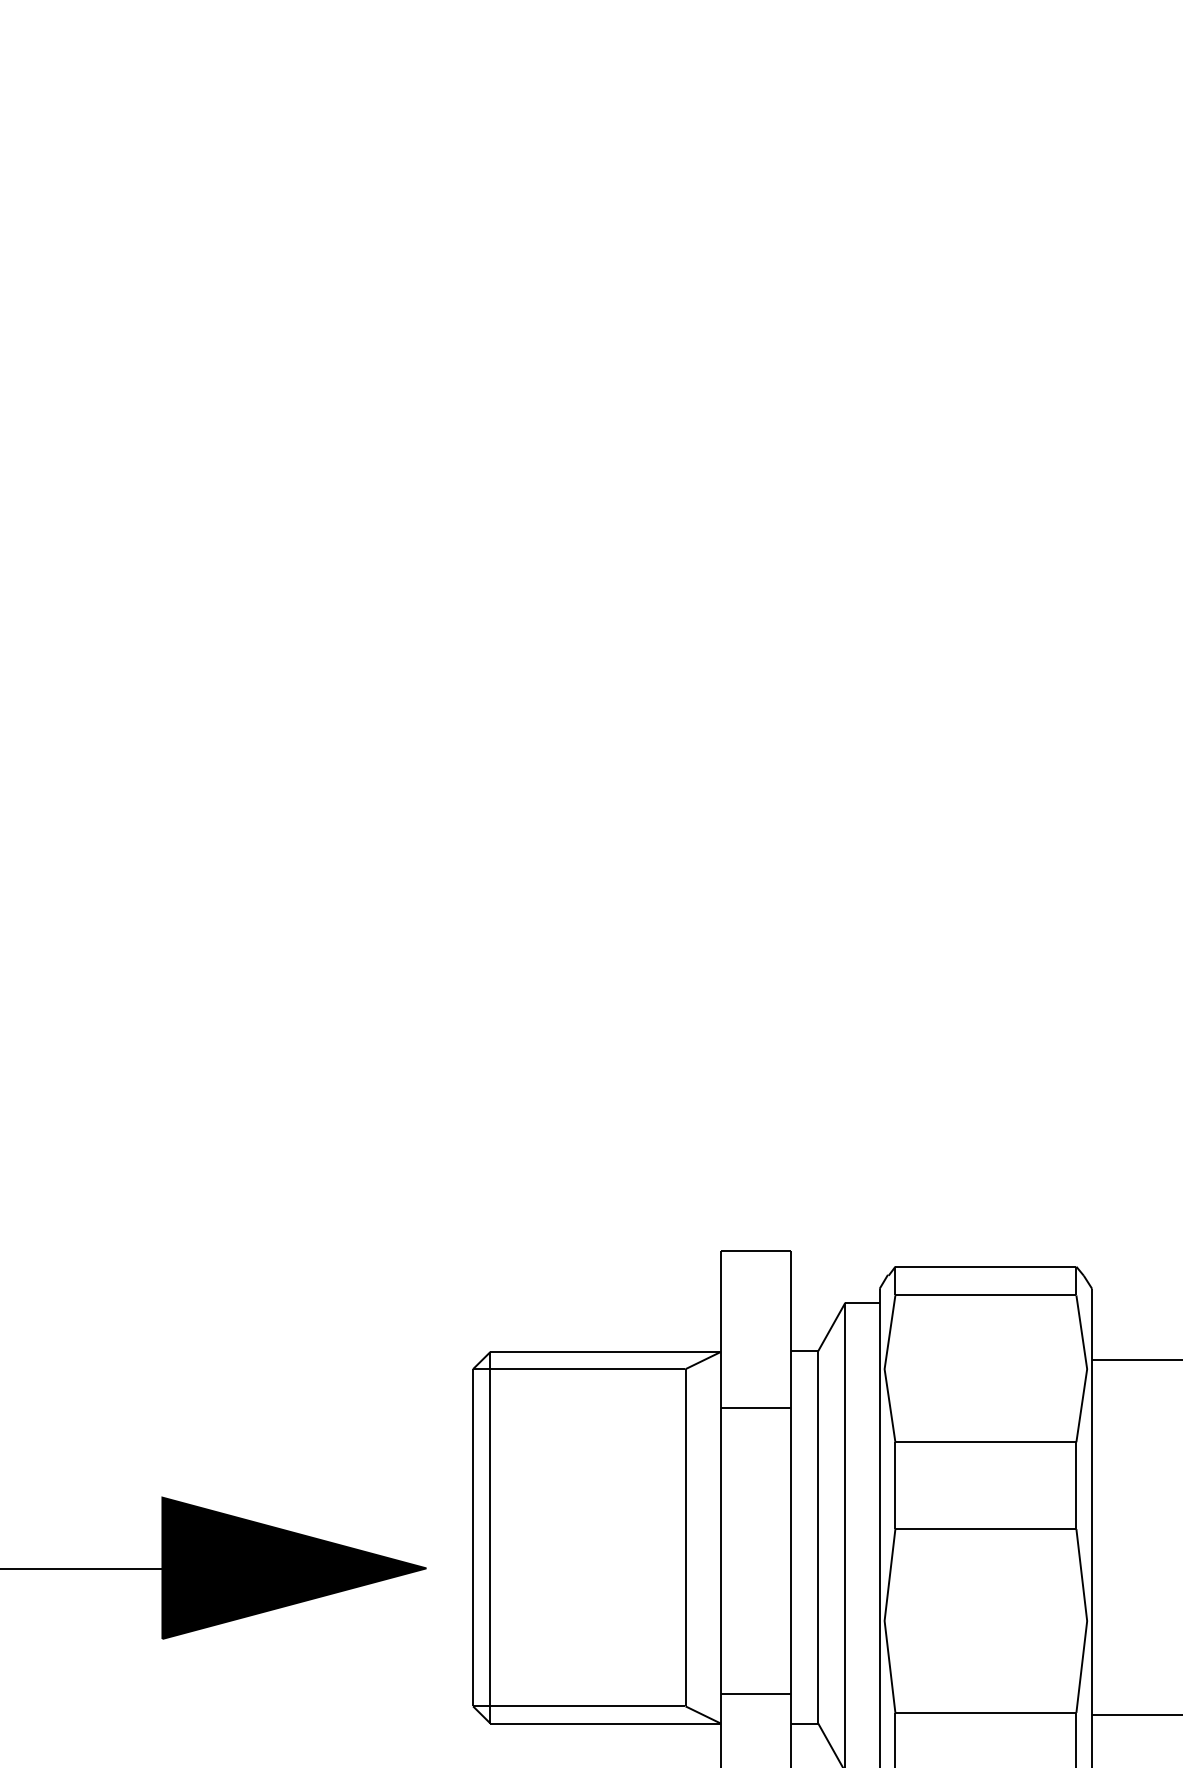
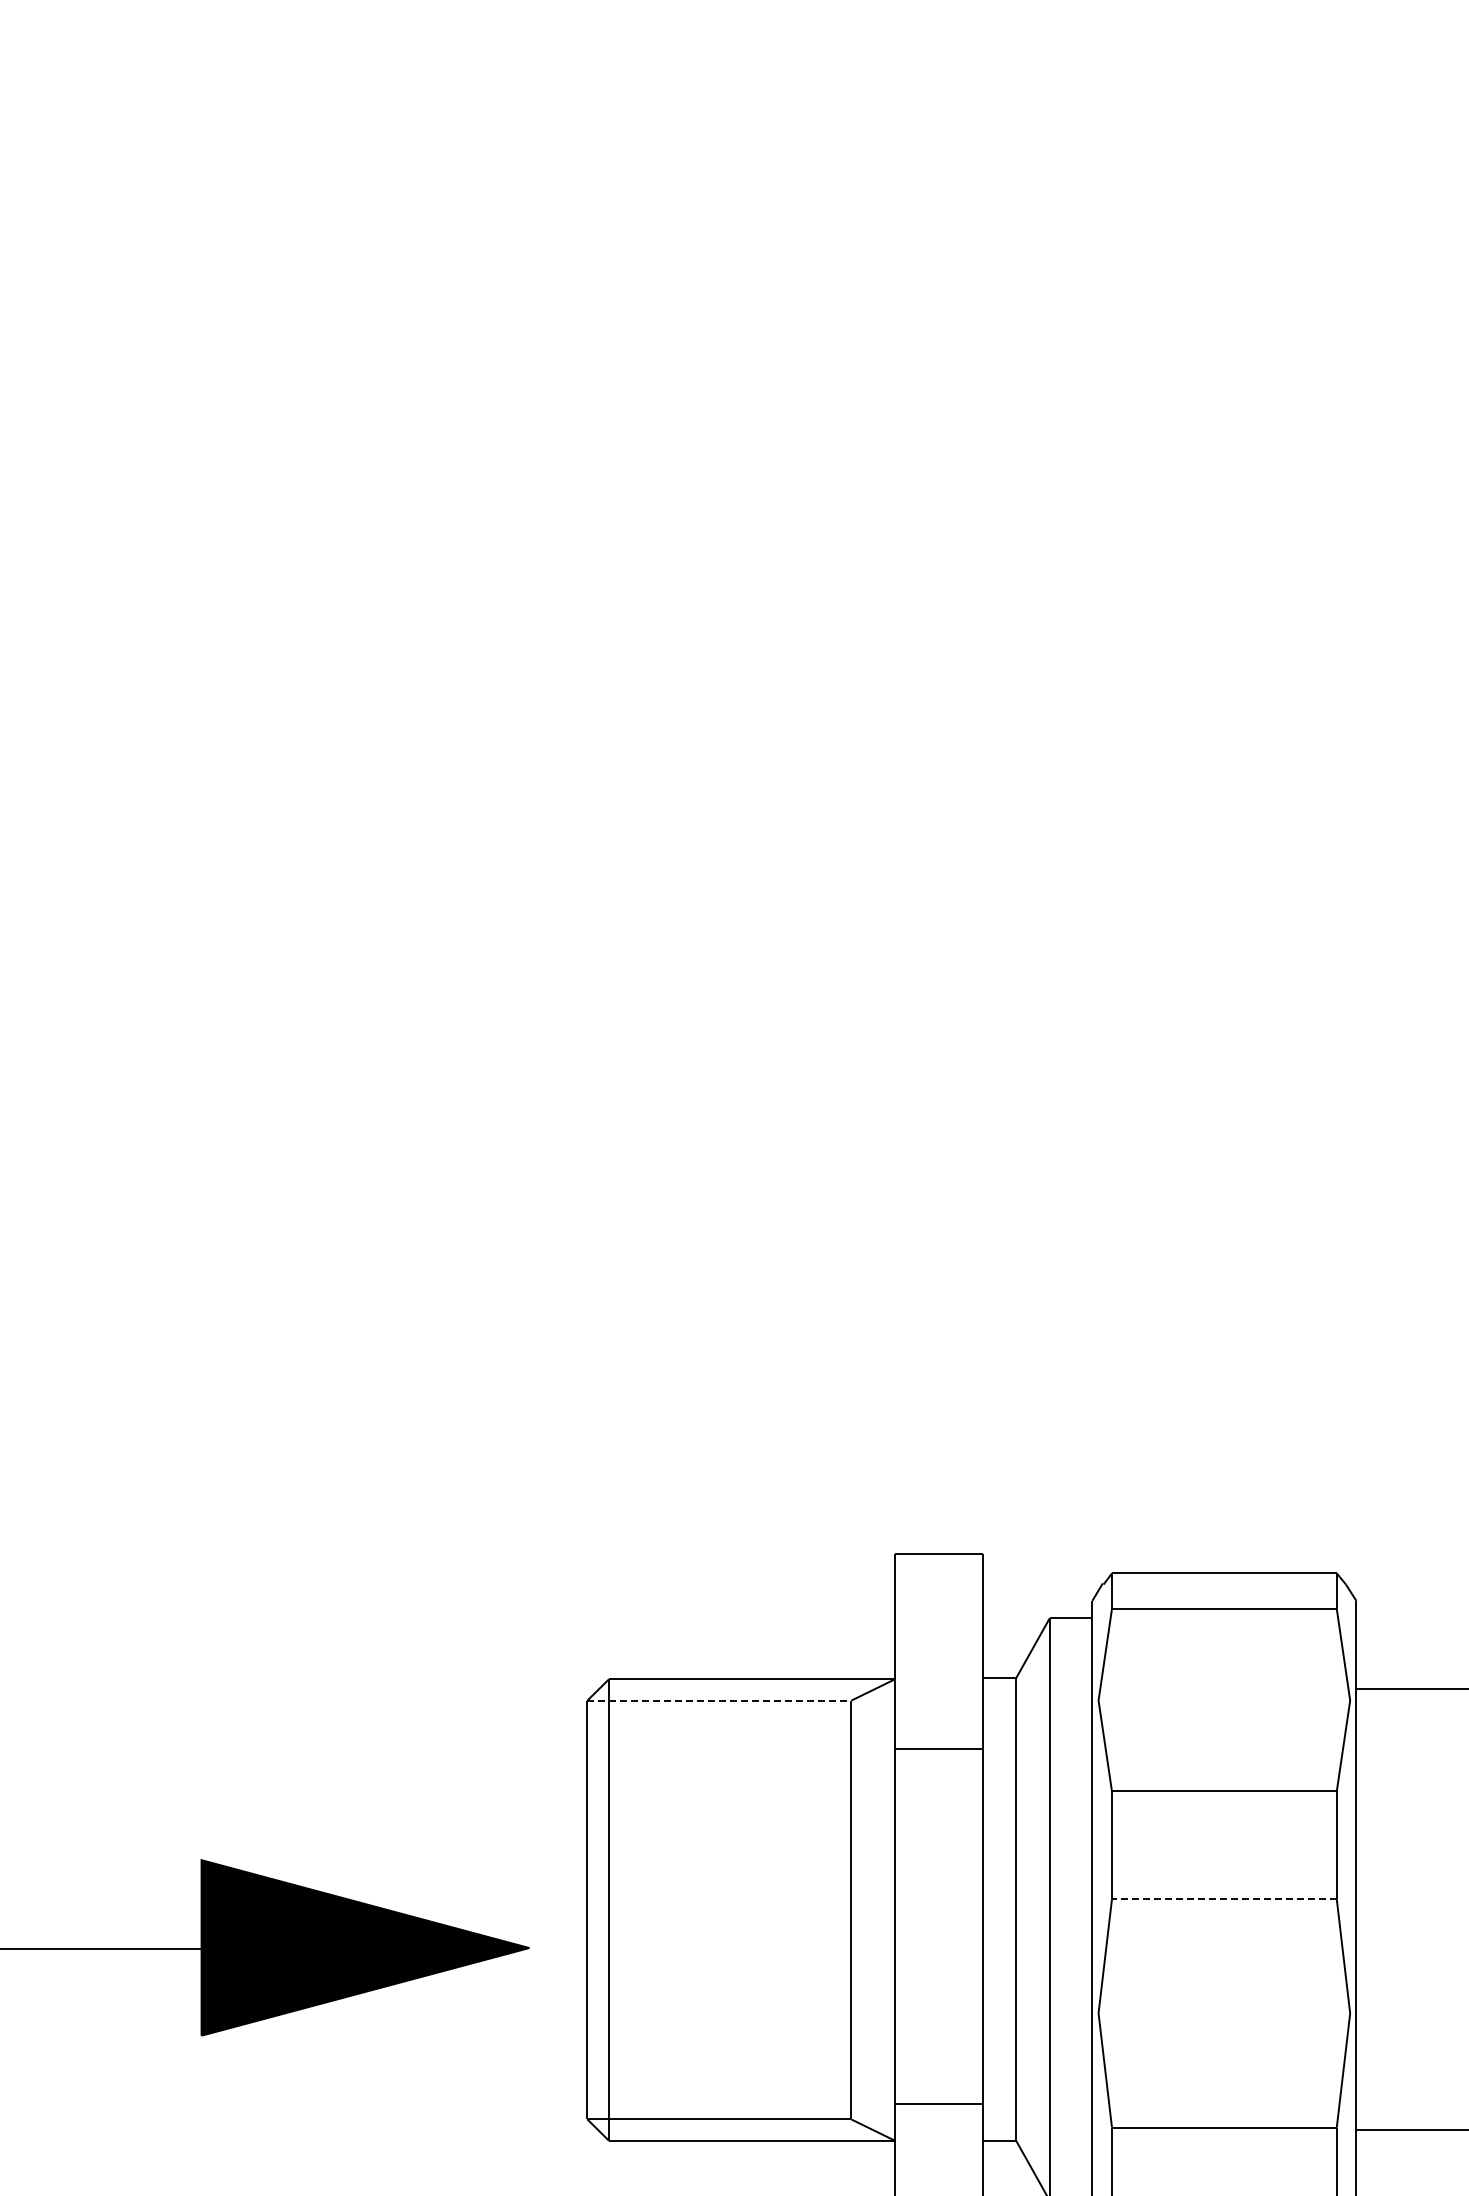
line: (579, 1369) -> (719, 1700), solid -> dashed
line: (985, 1529) -> (1223, 1899), solid -> dashed

